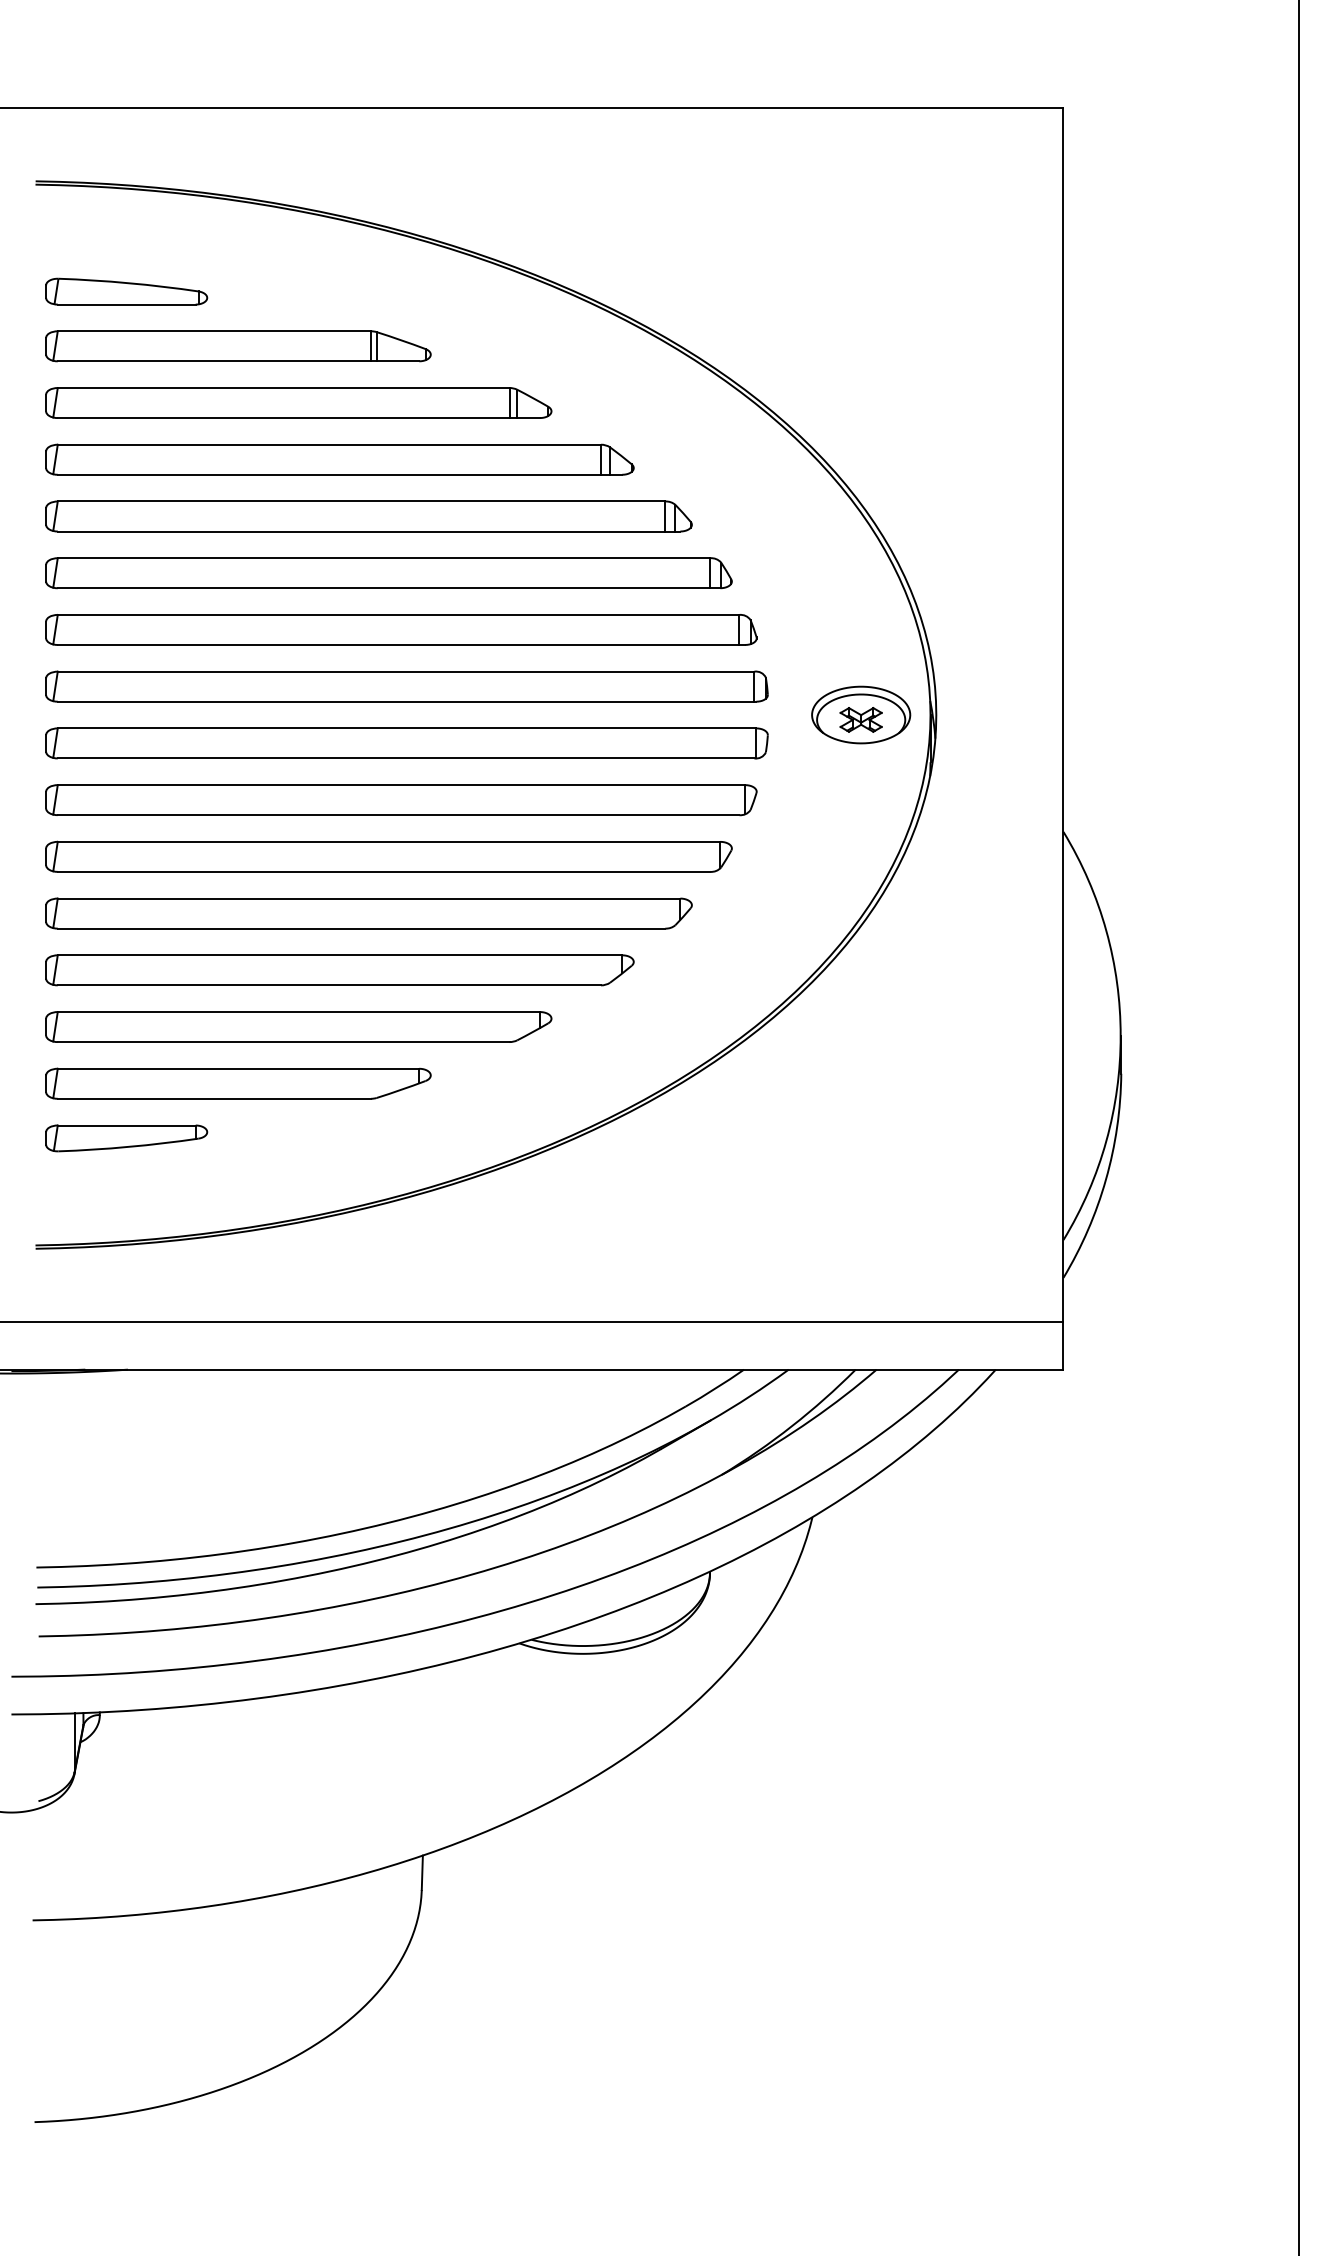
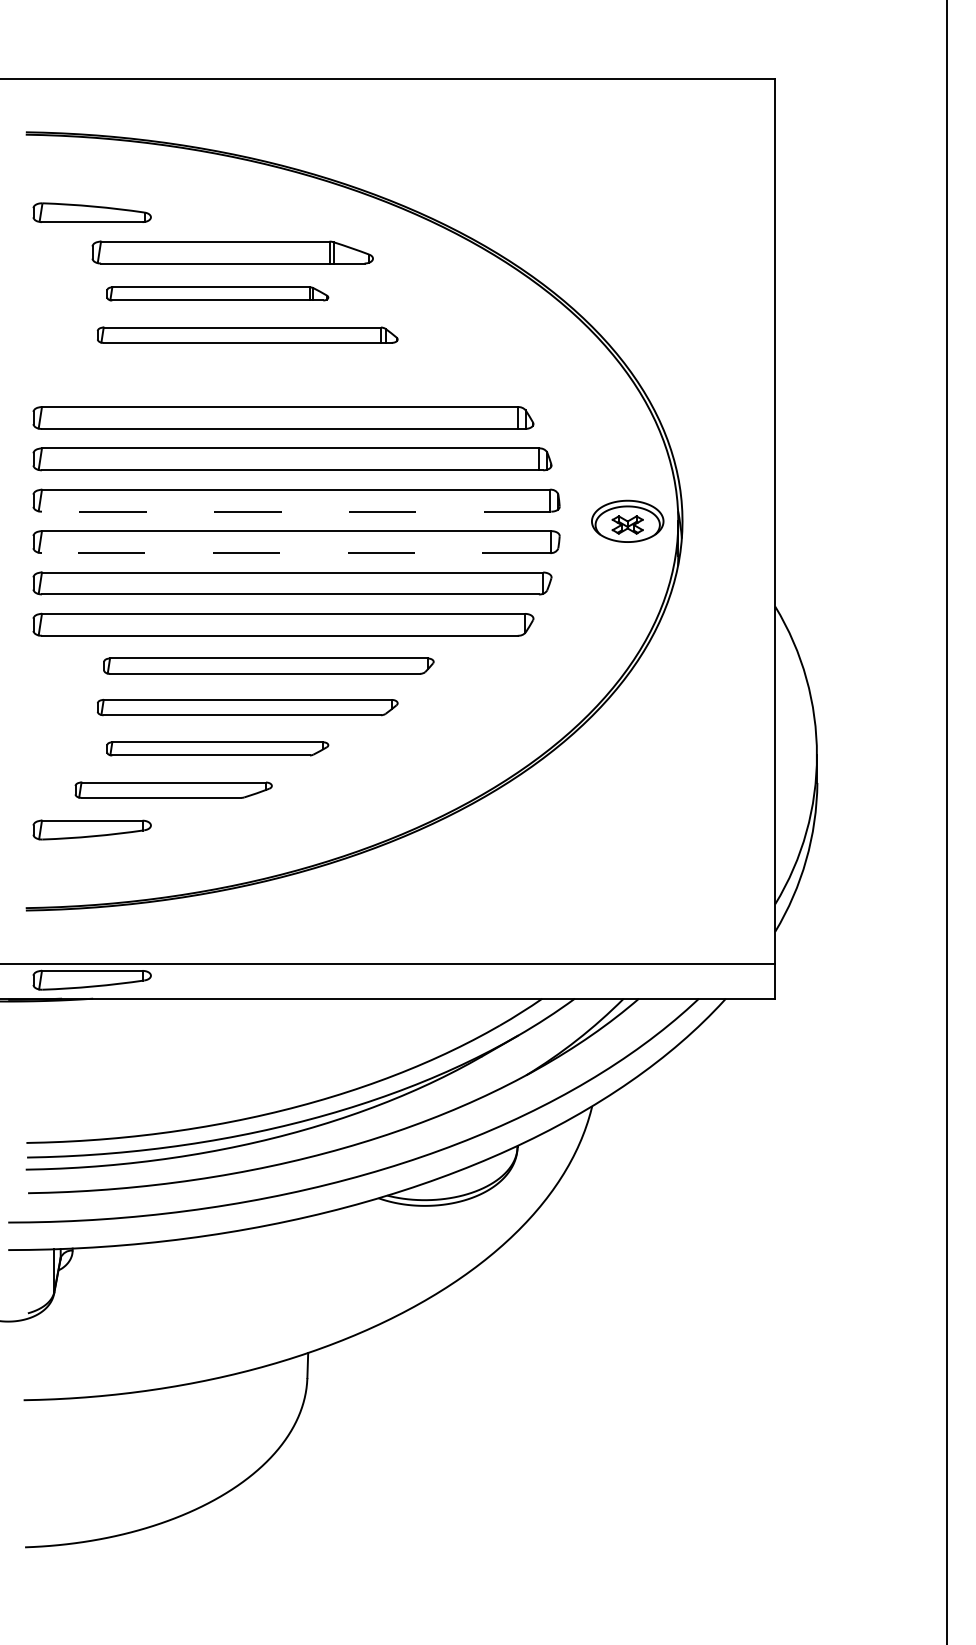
part: (238, 346) -> (232, 252), moved
part: (298, 402) -> (217, 293), size x0.6
part: (339, 459) -> (247, 335), size x0.7
part: (368, 516) -> (268, 376), removed
line: (406, 701) -> (296, 511), solid -> dashed
line: (405, 758) -> (295, 553), solid -> dashed
part: (368, 913) -> (268, 666), size x0.7
part: (339, 970) -> (247, 707), size x0.7
part: (298, 1026) -> (217, 748), size x0.6
part: (238, 1083) -> (173, 790), size x0.7
part: (126, 1344) -> (92, 980), added

